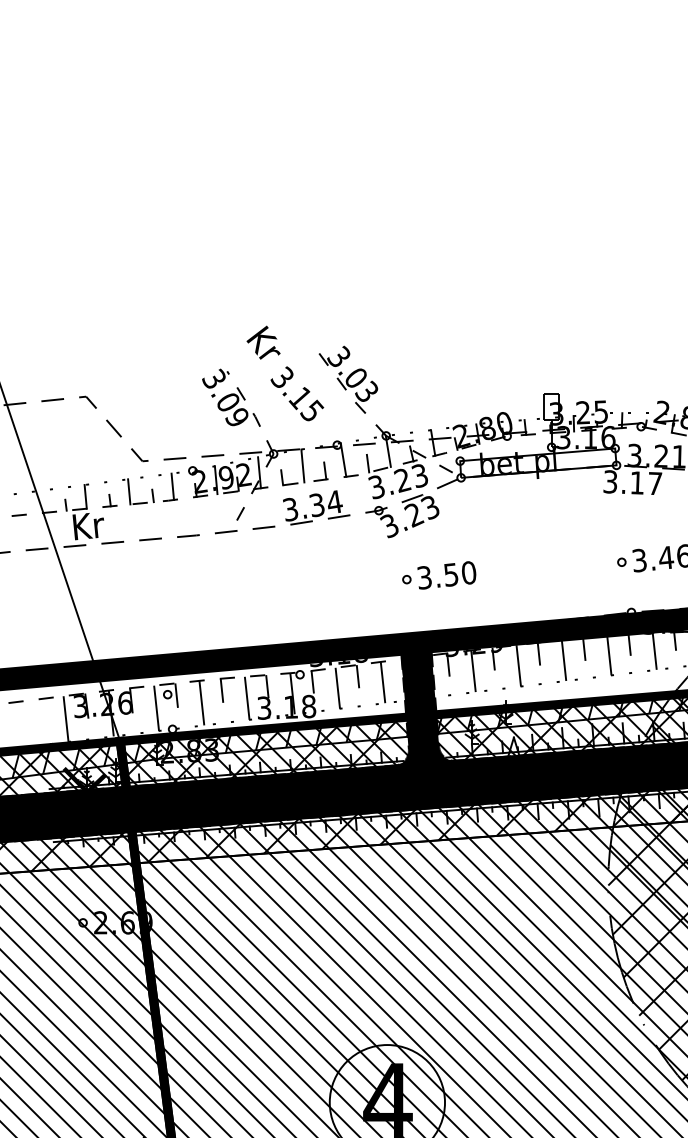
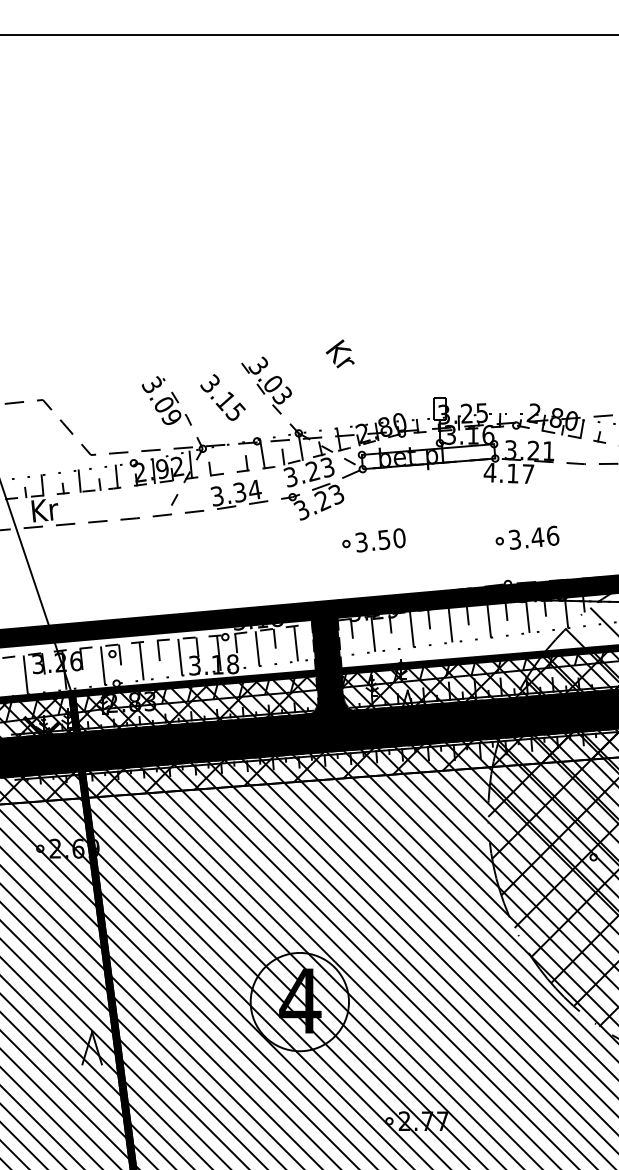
text: (262, 342) -> (339, 353), moved
line: (302, 466) -> (227, 459), removed
text: (609, 481) -> (489, 472), 3.17 -> 4.17
part: (438, 575) -> (373, 540), moved

